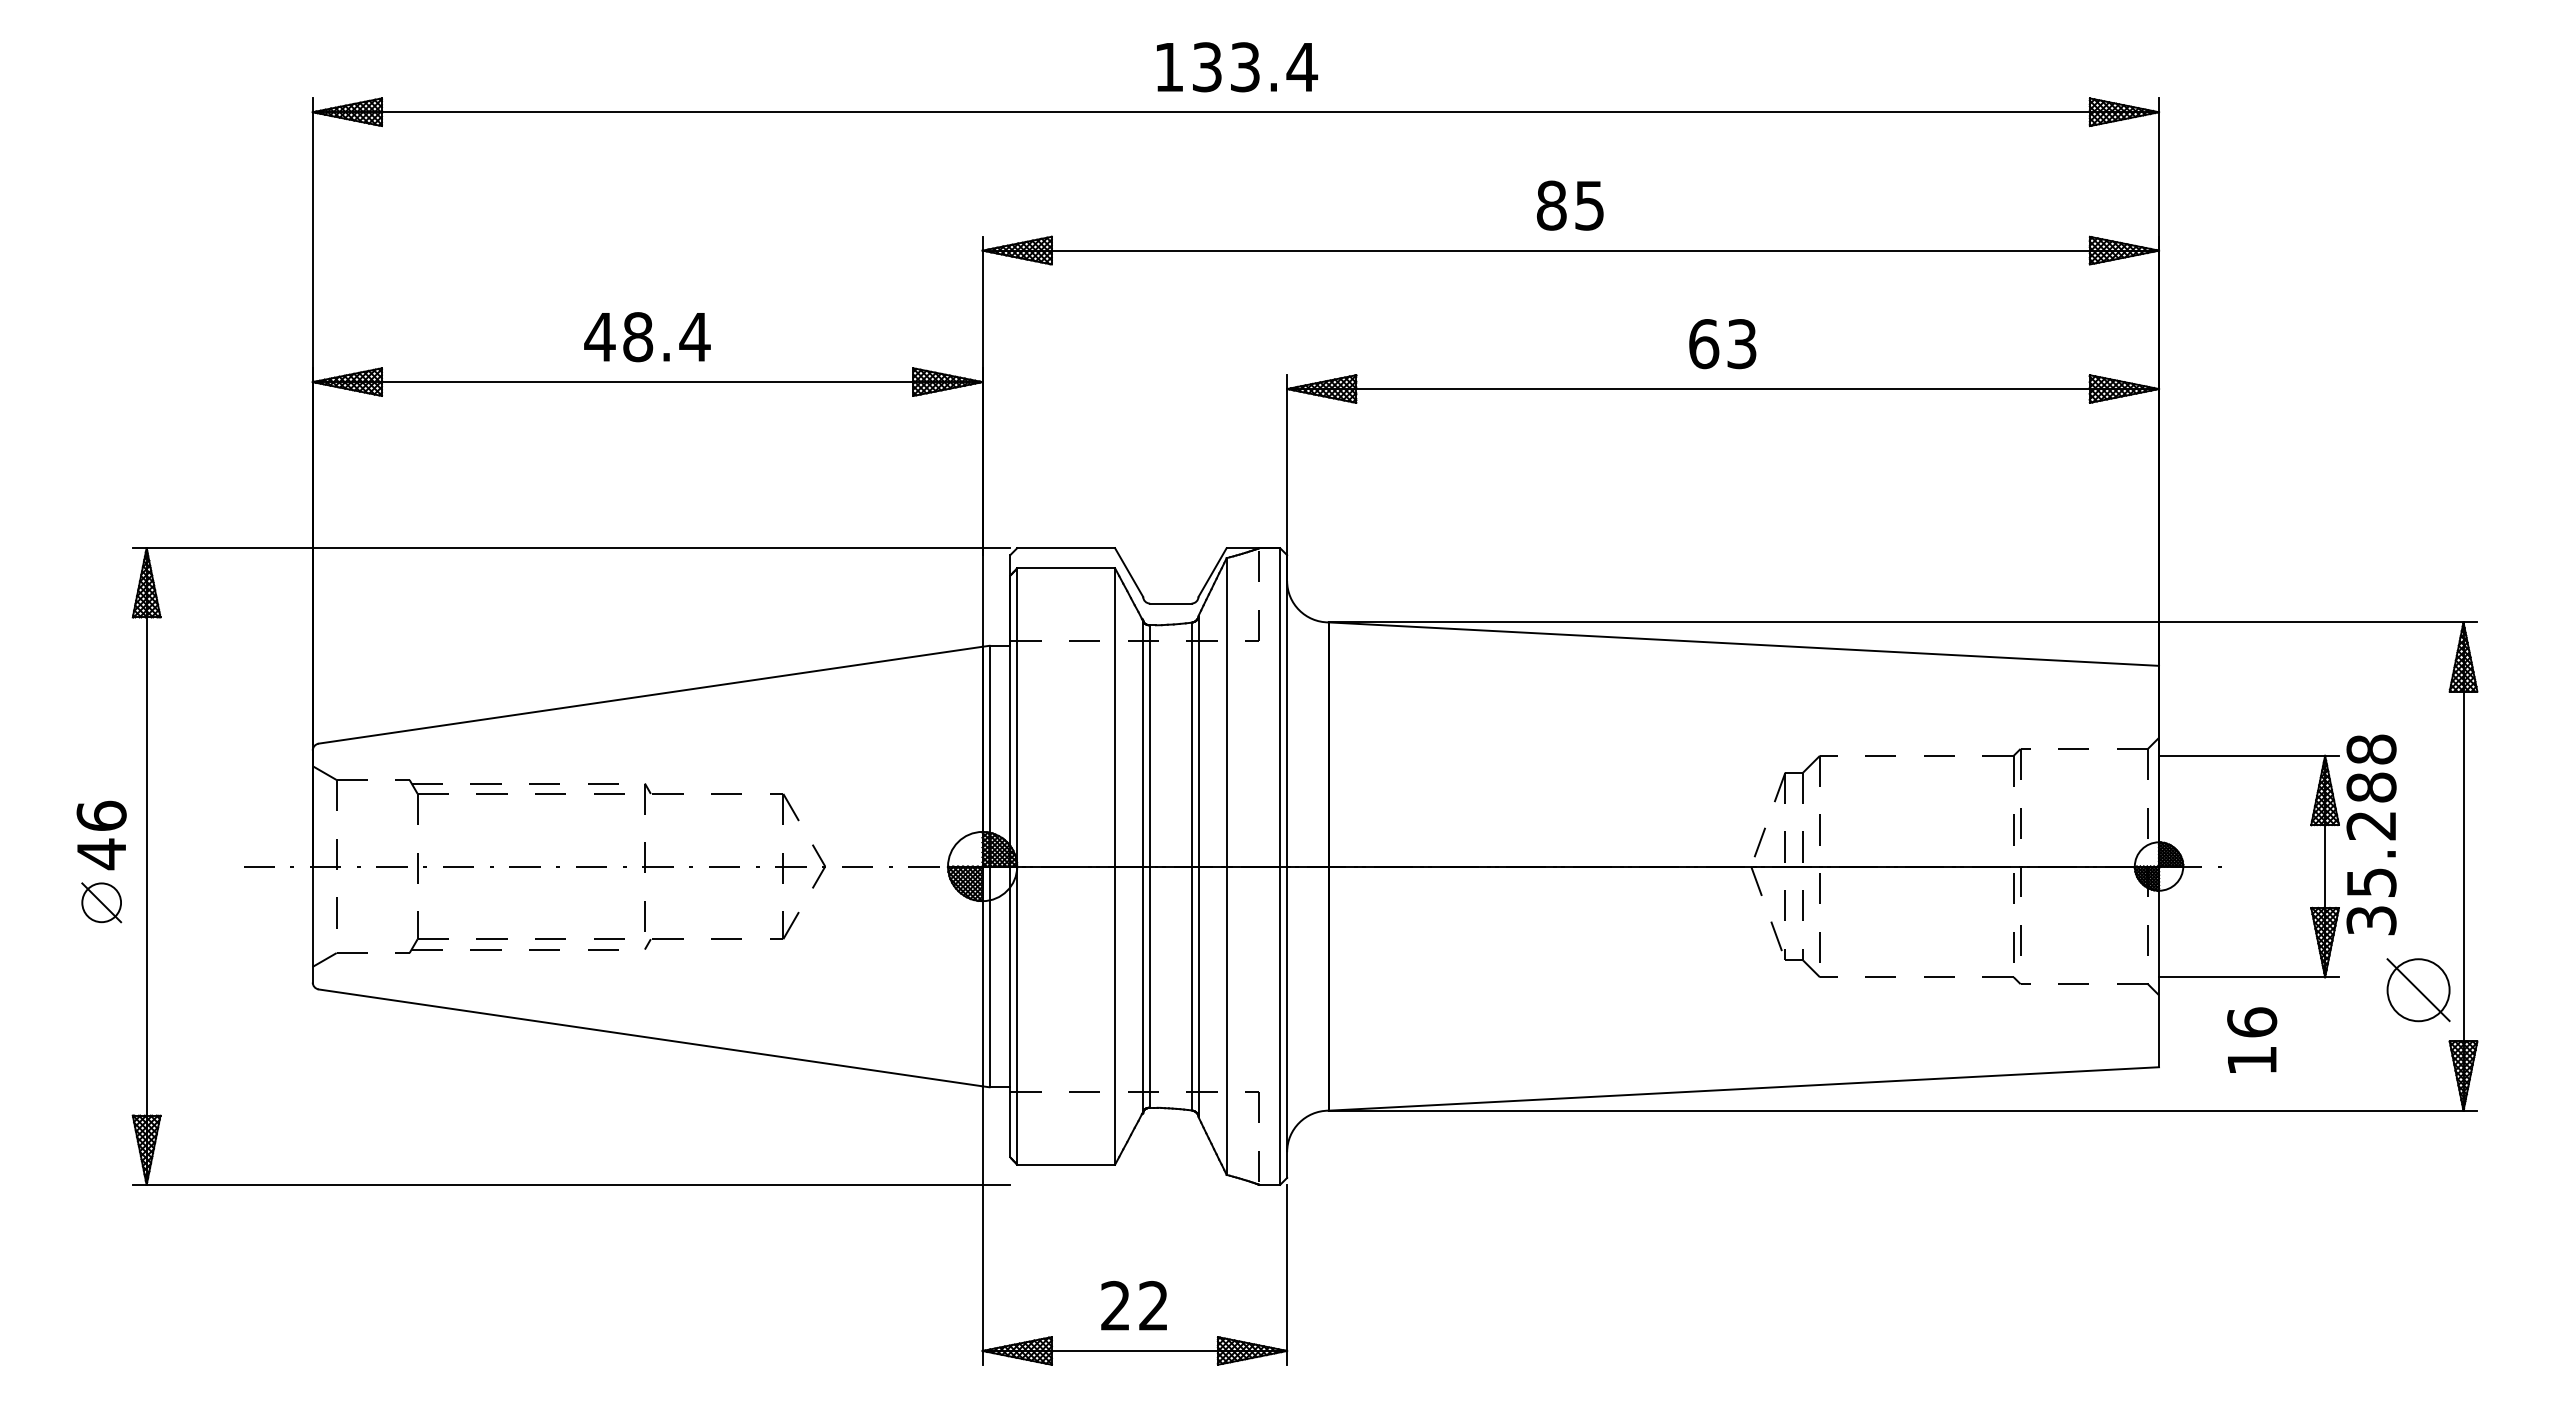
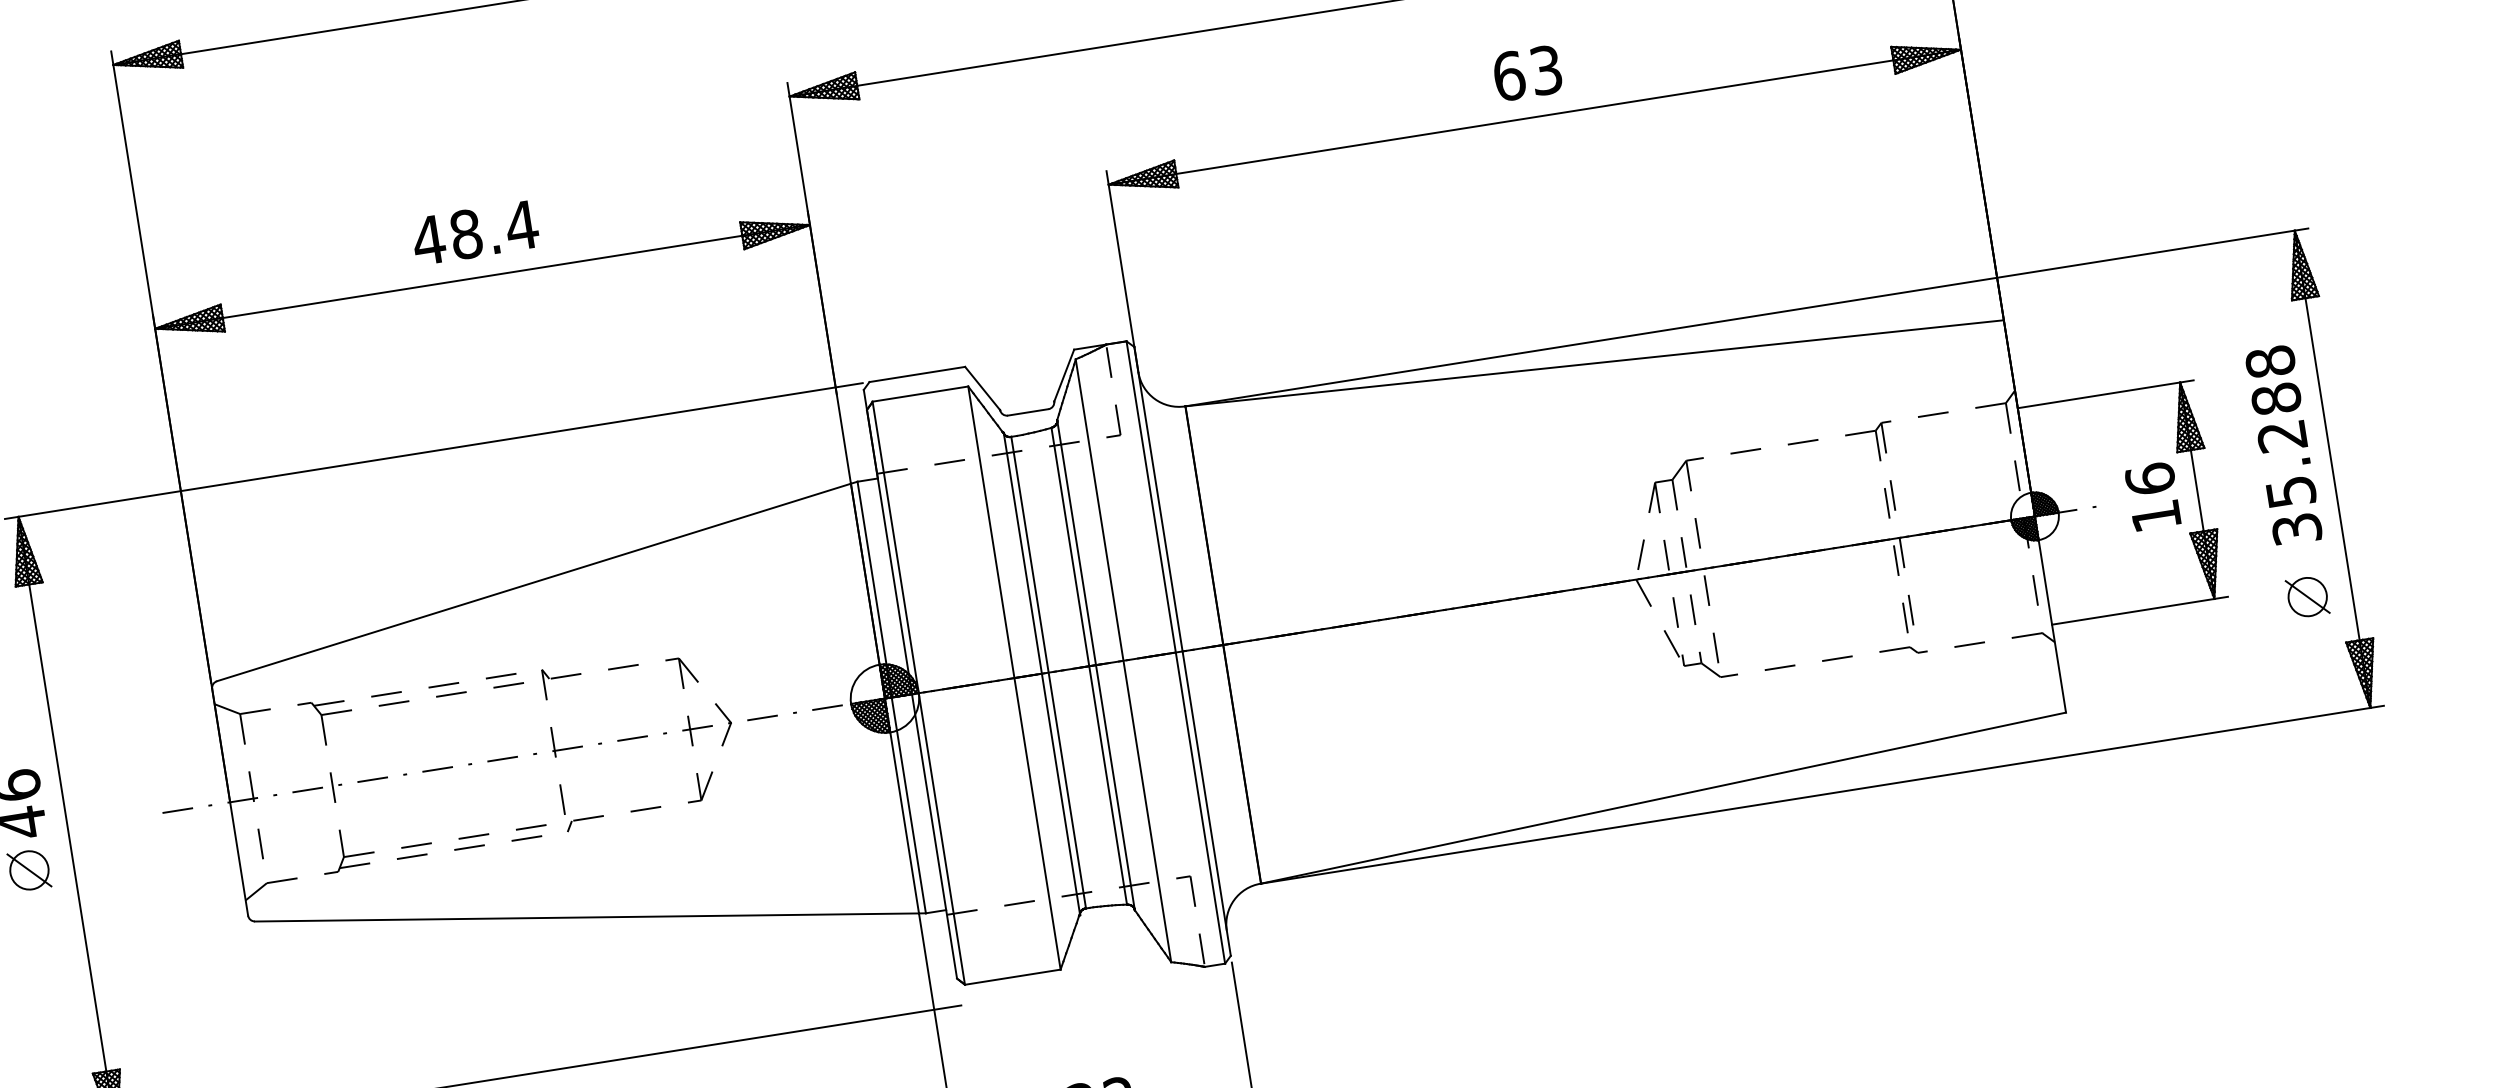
text: (2371, 834) -> (2283, 444), moved
part: (2418, 989) -> (2307, 596), size x0.62
text: (2252, 1039) -> (2153, 495), moved

